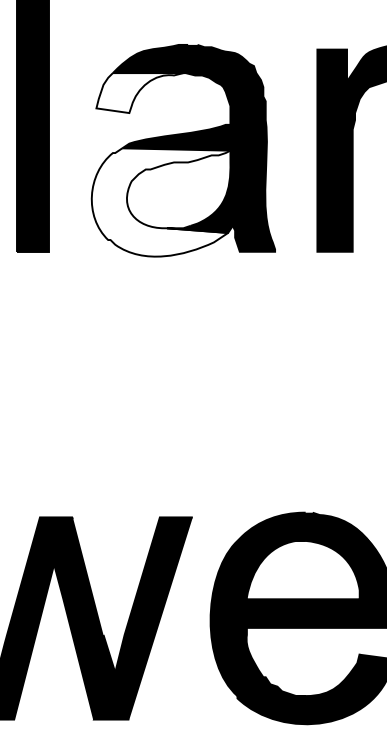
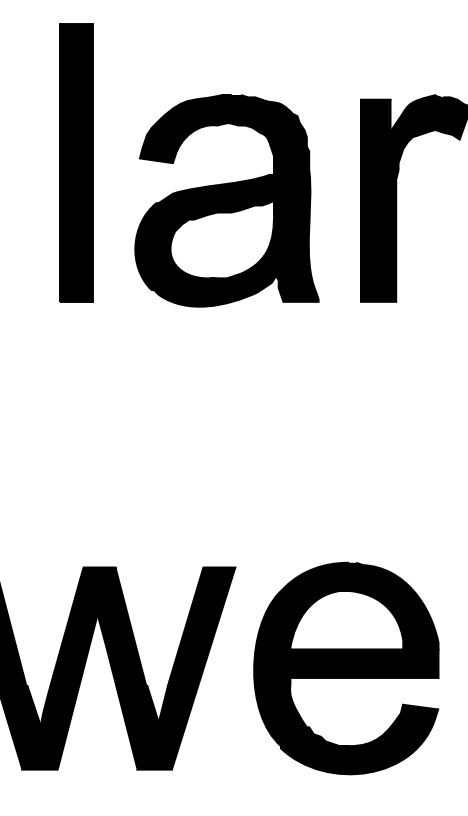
fill: (138, 93) -> (182, 143), added
fill: (160, 202) -> (204, 252), added

